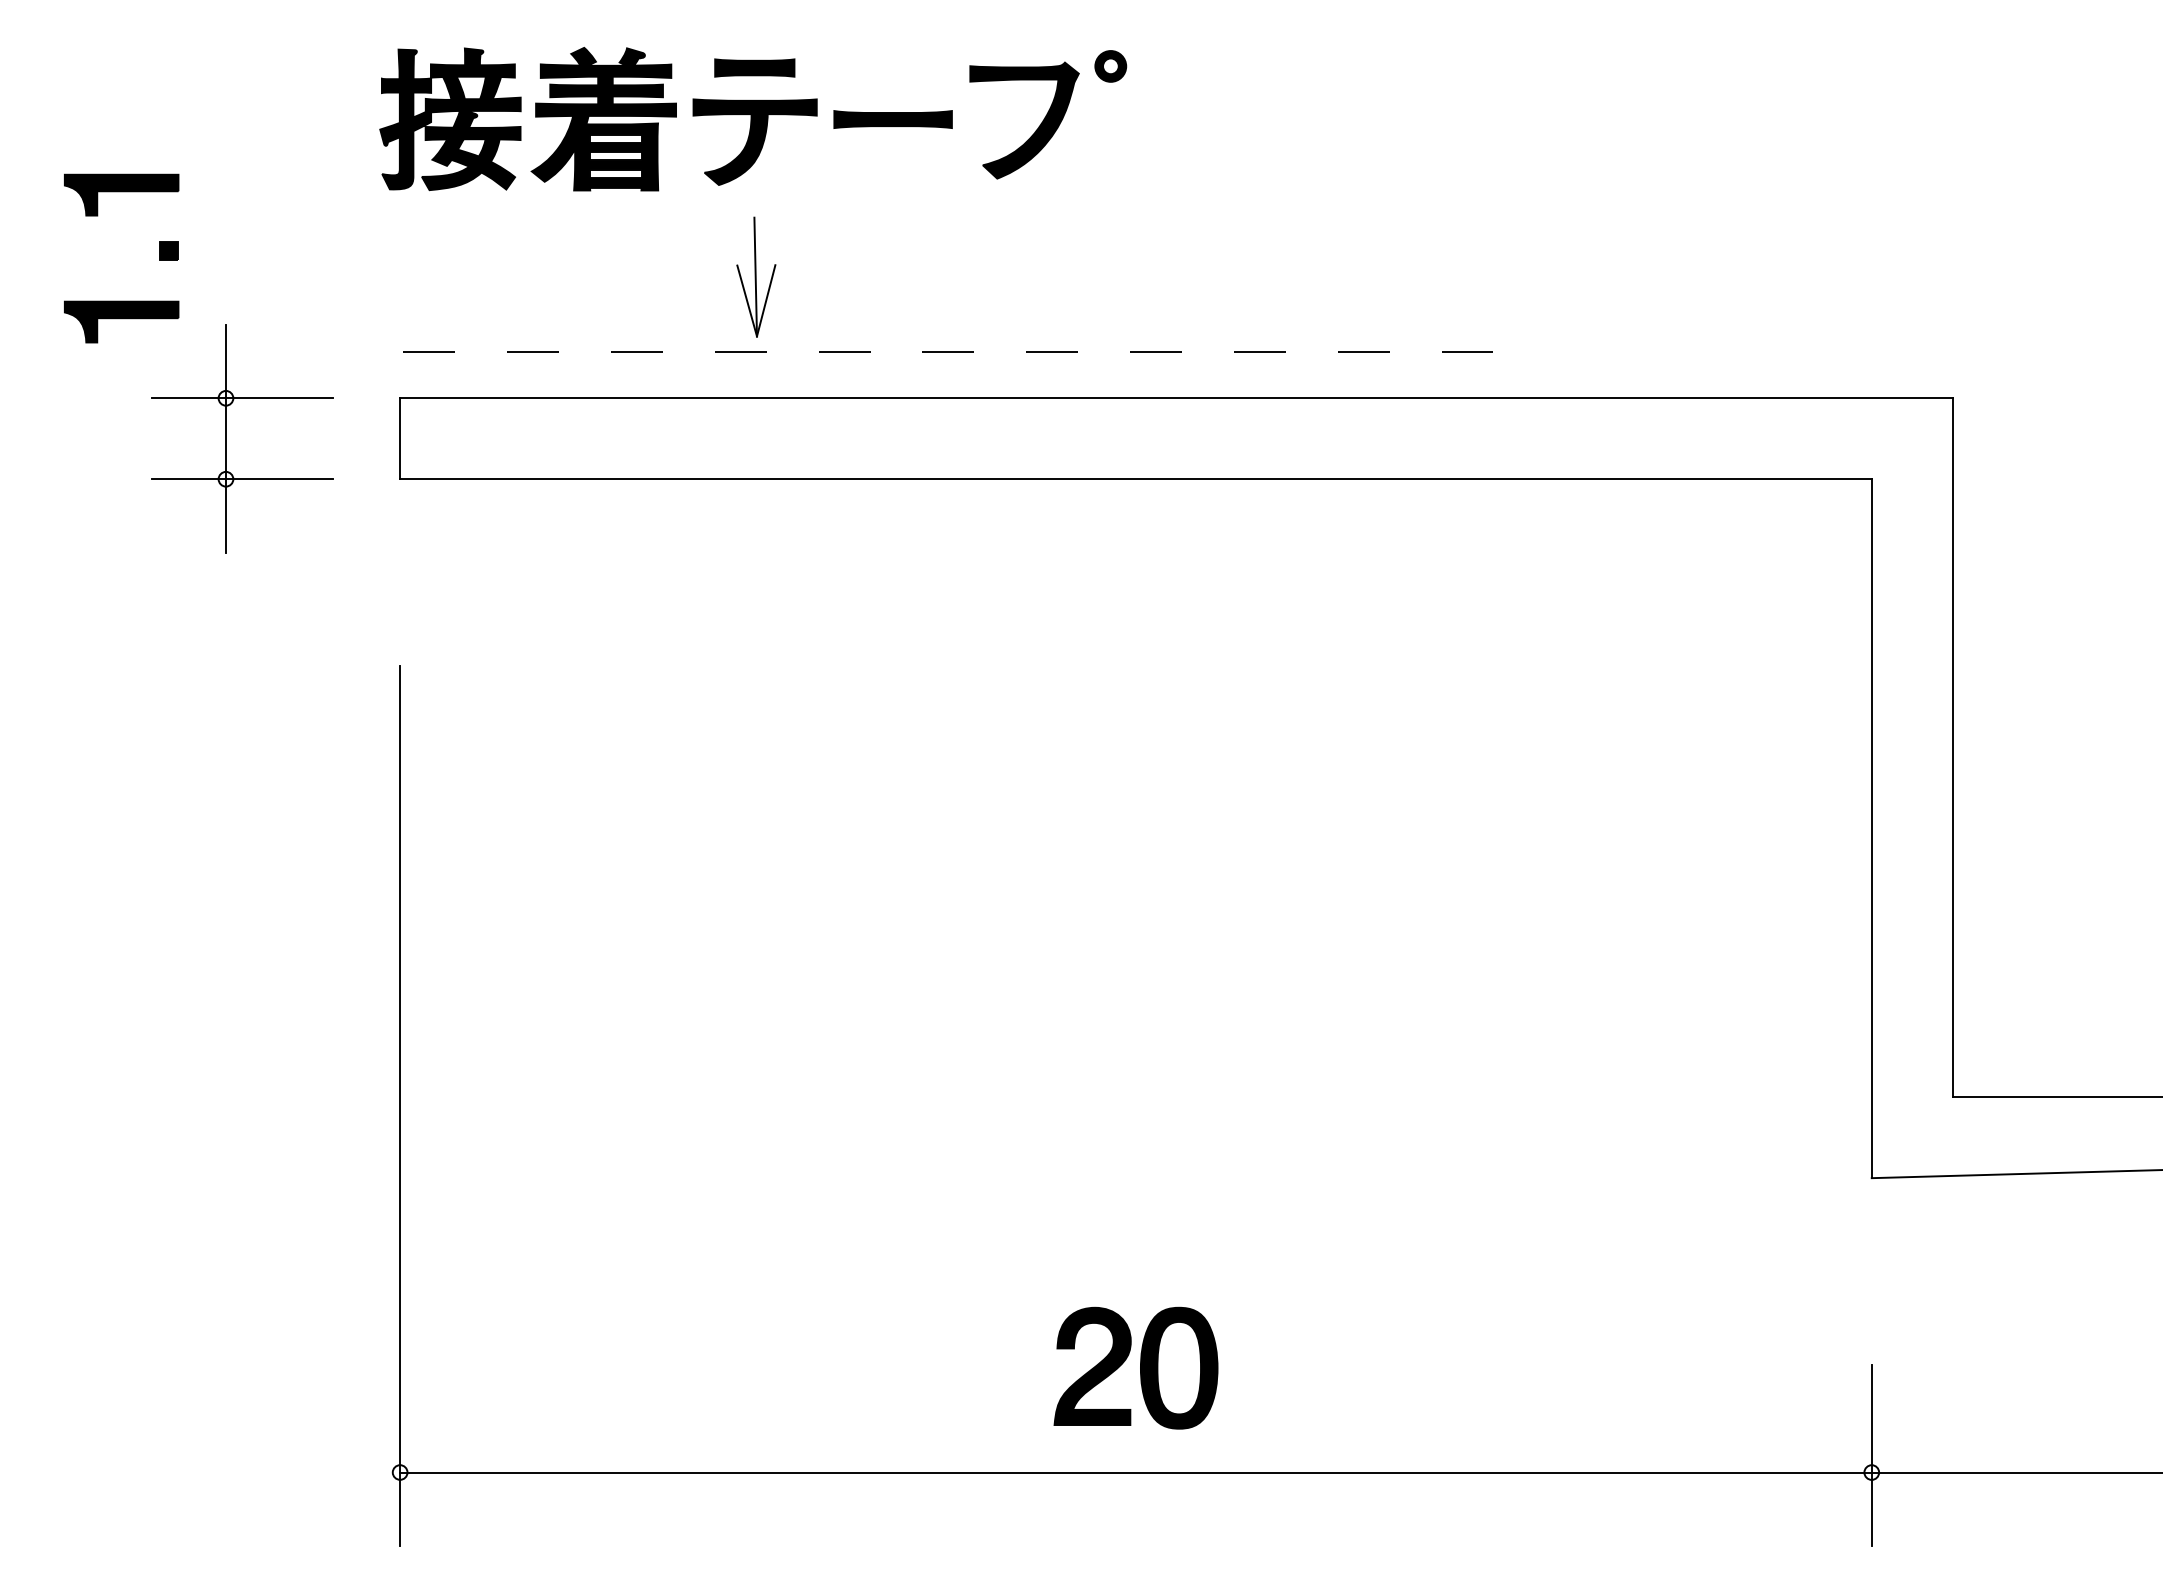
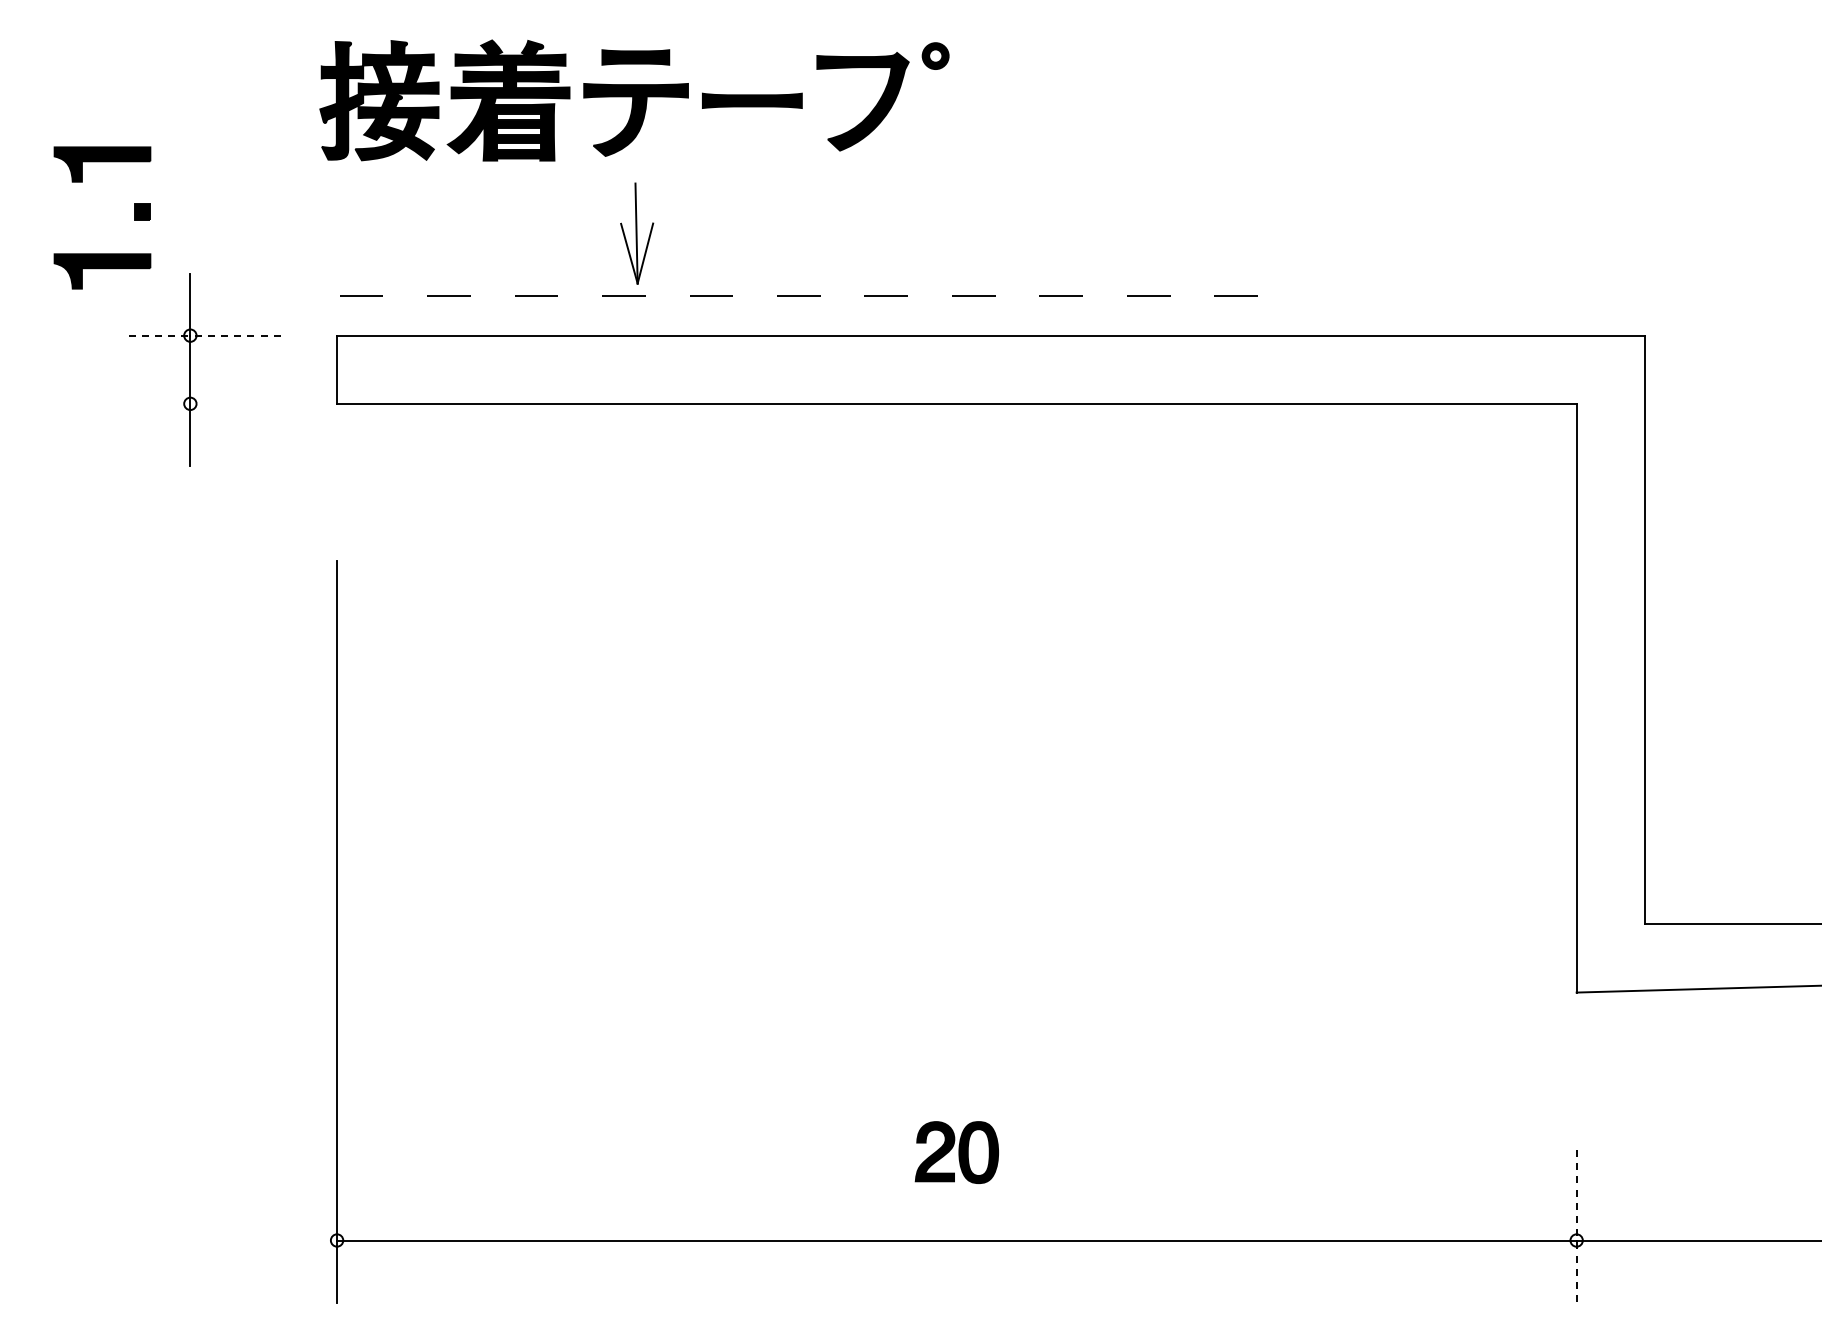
line: (242, 398) -> (204, 335), solid -> dashed
line: (242, 478) -> (204, 403), removed
part: (1135, 1368) -> (956, 1152), size x0.6
line: (1871, 1455) -> (1576, 1226), solid -> dashed

